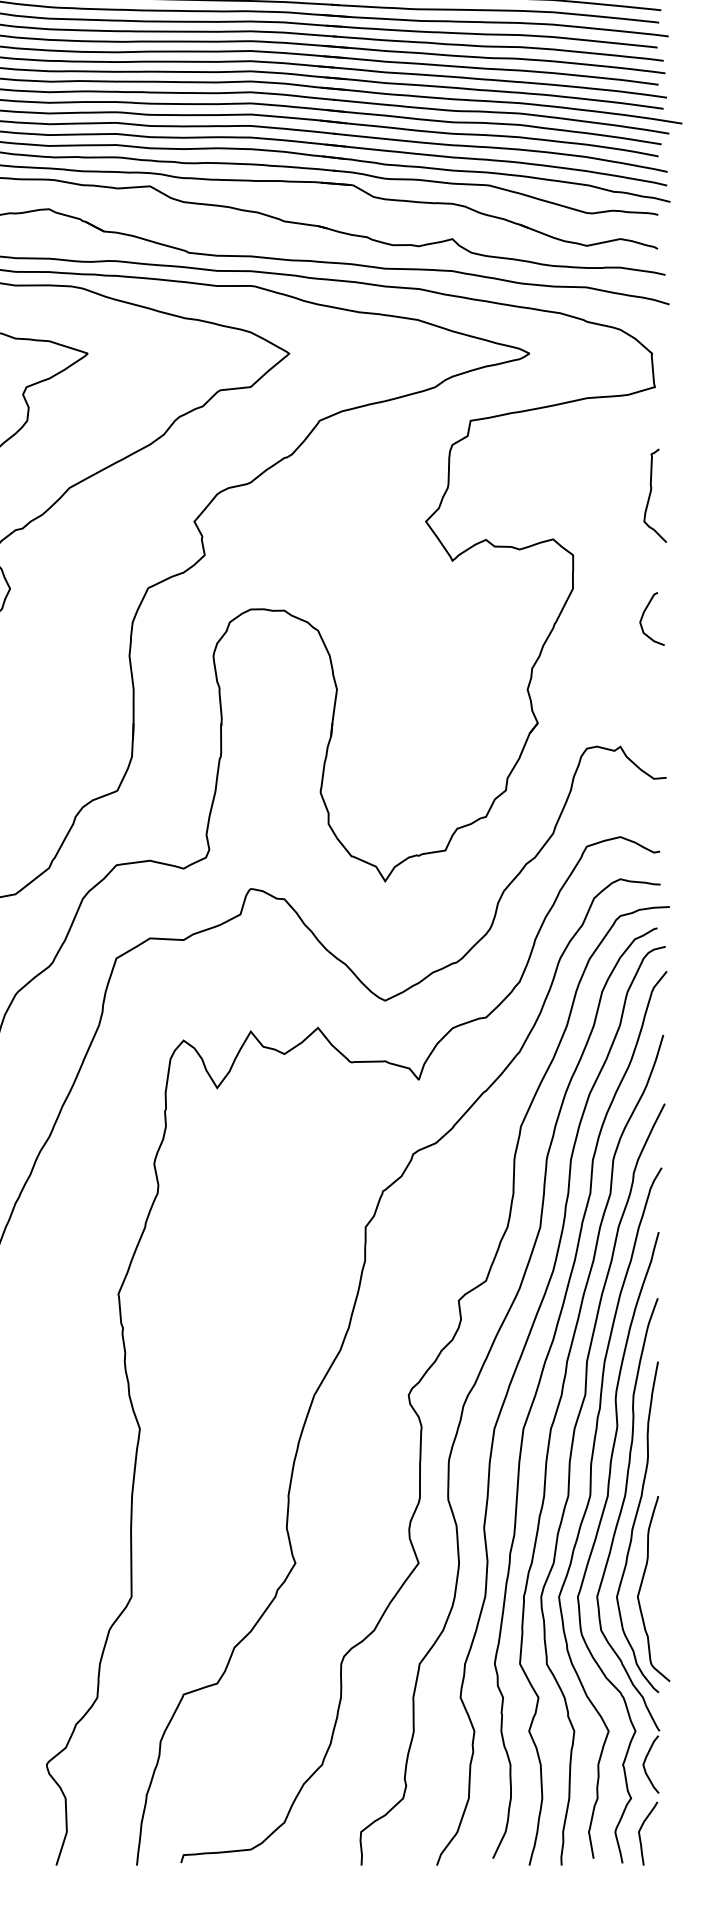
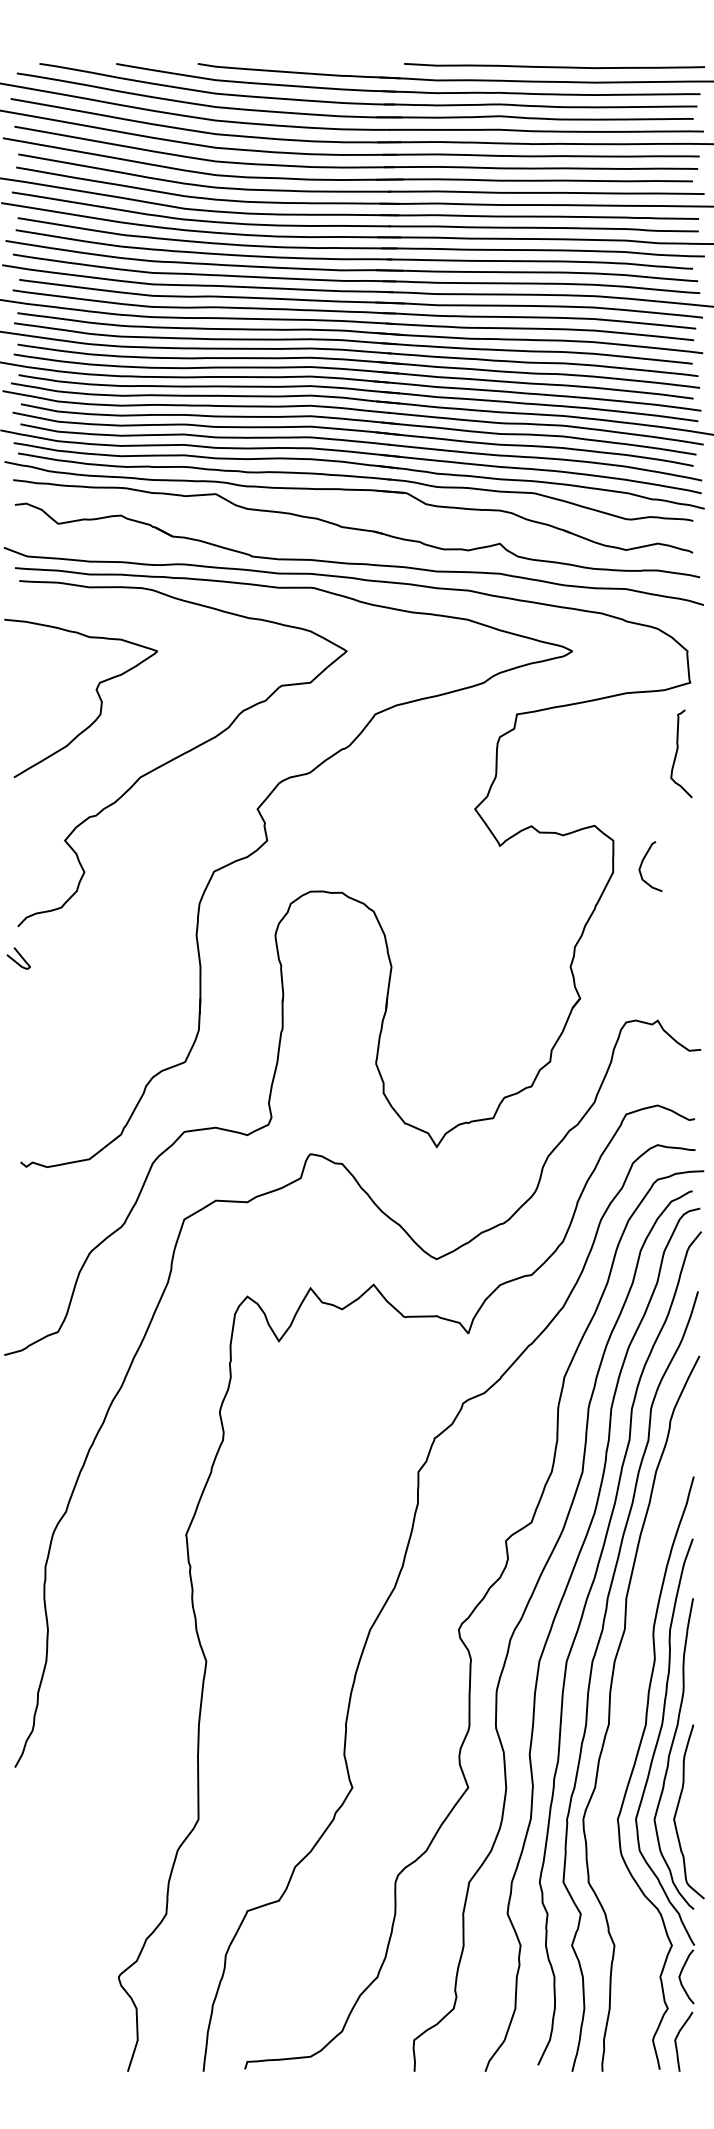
curve: (650, 495) -> (677, 753), moved
curve: (643, 616) -> (642, 864), moved
curve: (589, 1504) -> (628, 1732), removed

